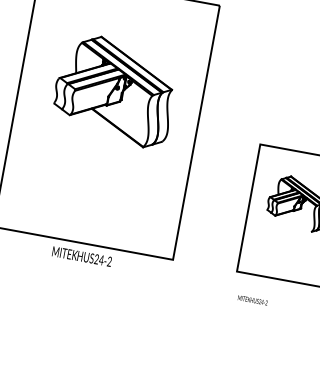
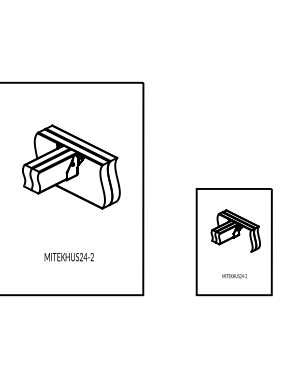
text: (81, 256) -> (68, 257), moved
text: (252, 300) -> (234, 276), moved

